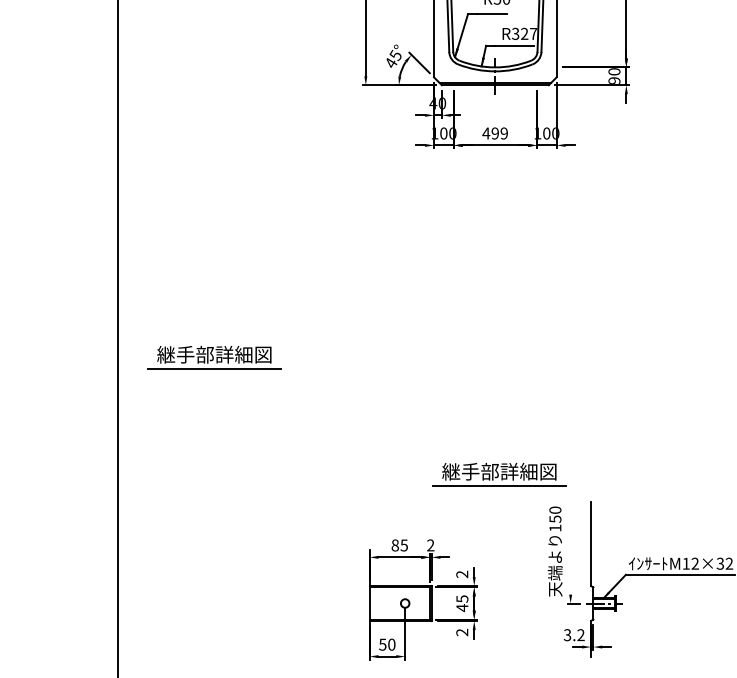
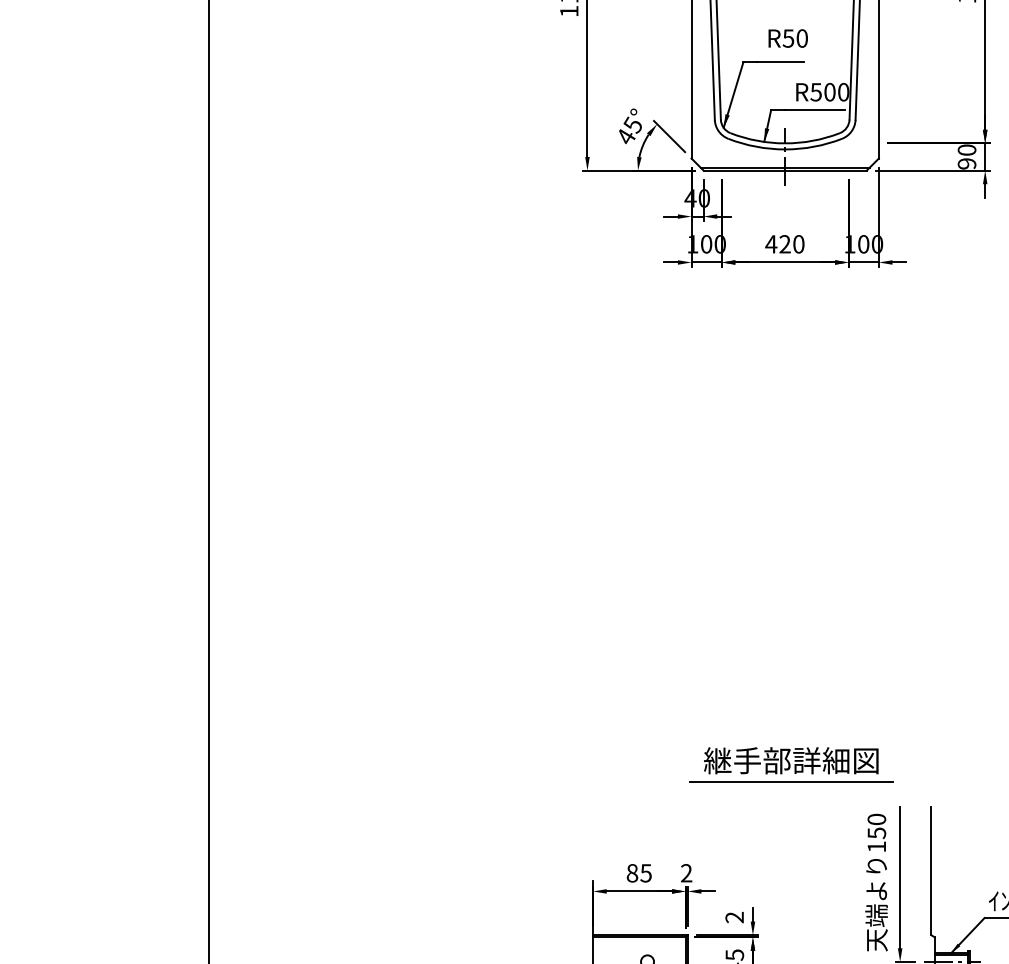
text: (524, 33) -> (829, 91), R327 -> R500
text: (499, 133) -> (791, 244), 499 -> 420
part: (214, 357) -> (356, 586), removed
line: (570, 547) -> (899, 876), added

